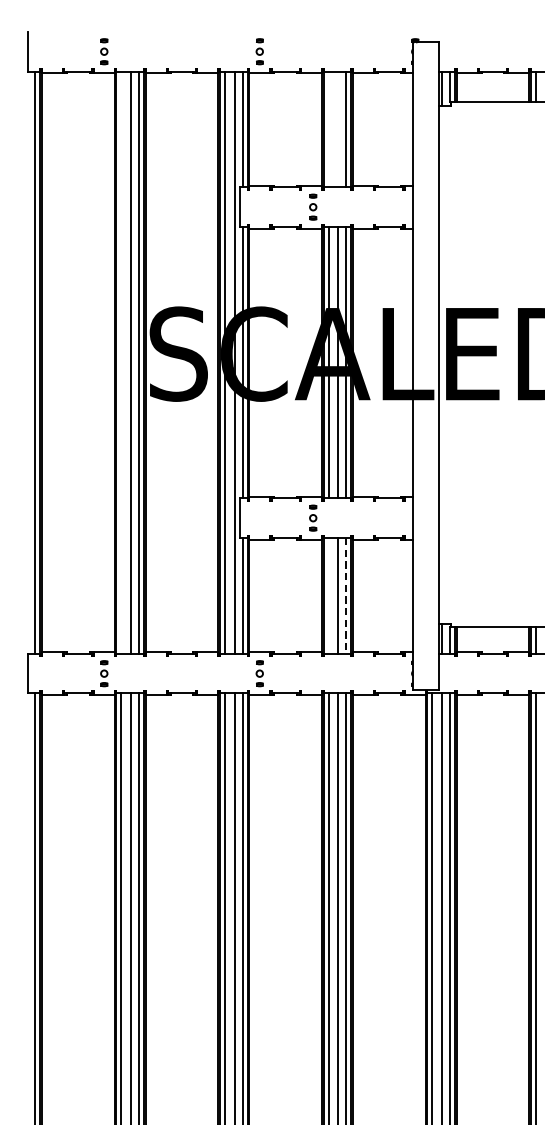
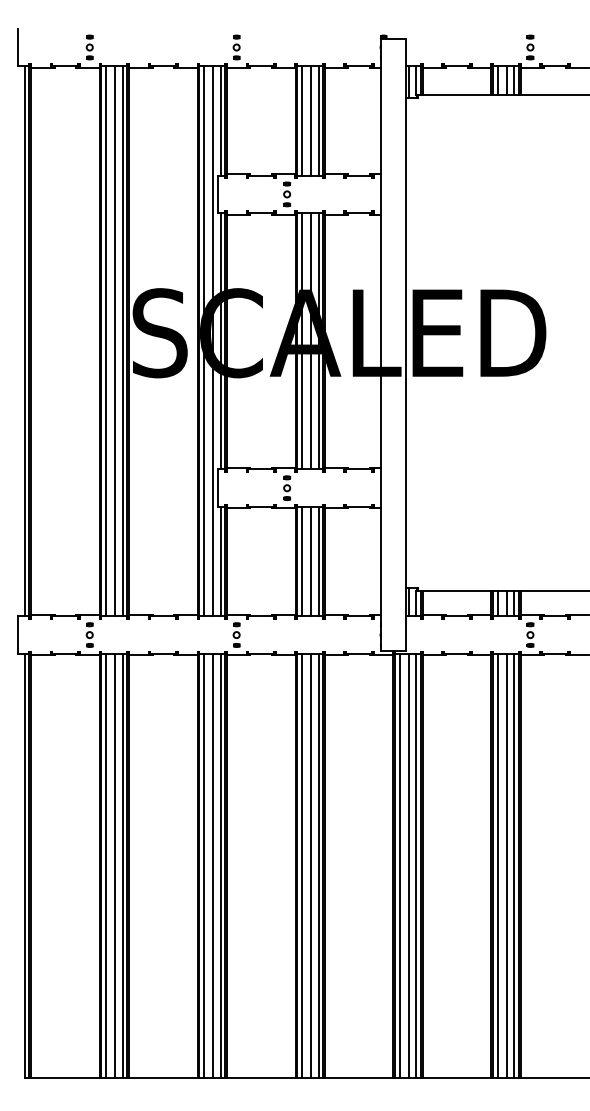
line: (328, 128) -> (301, 120), added
line: (337, 128) -> (310, 120), added
line: (120, 362) -> (105, 341), added
line: (328, 595) -> (301, 561), added
line: (346, 595) -> (318, 561), dashed -> solid

